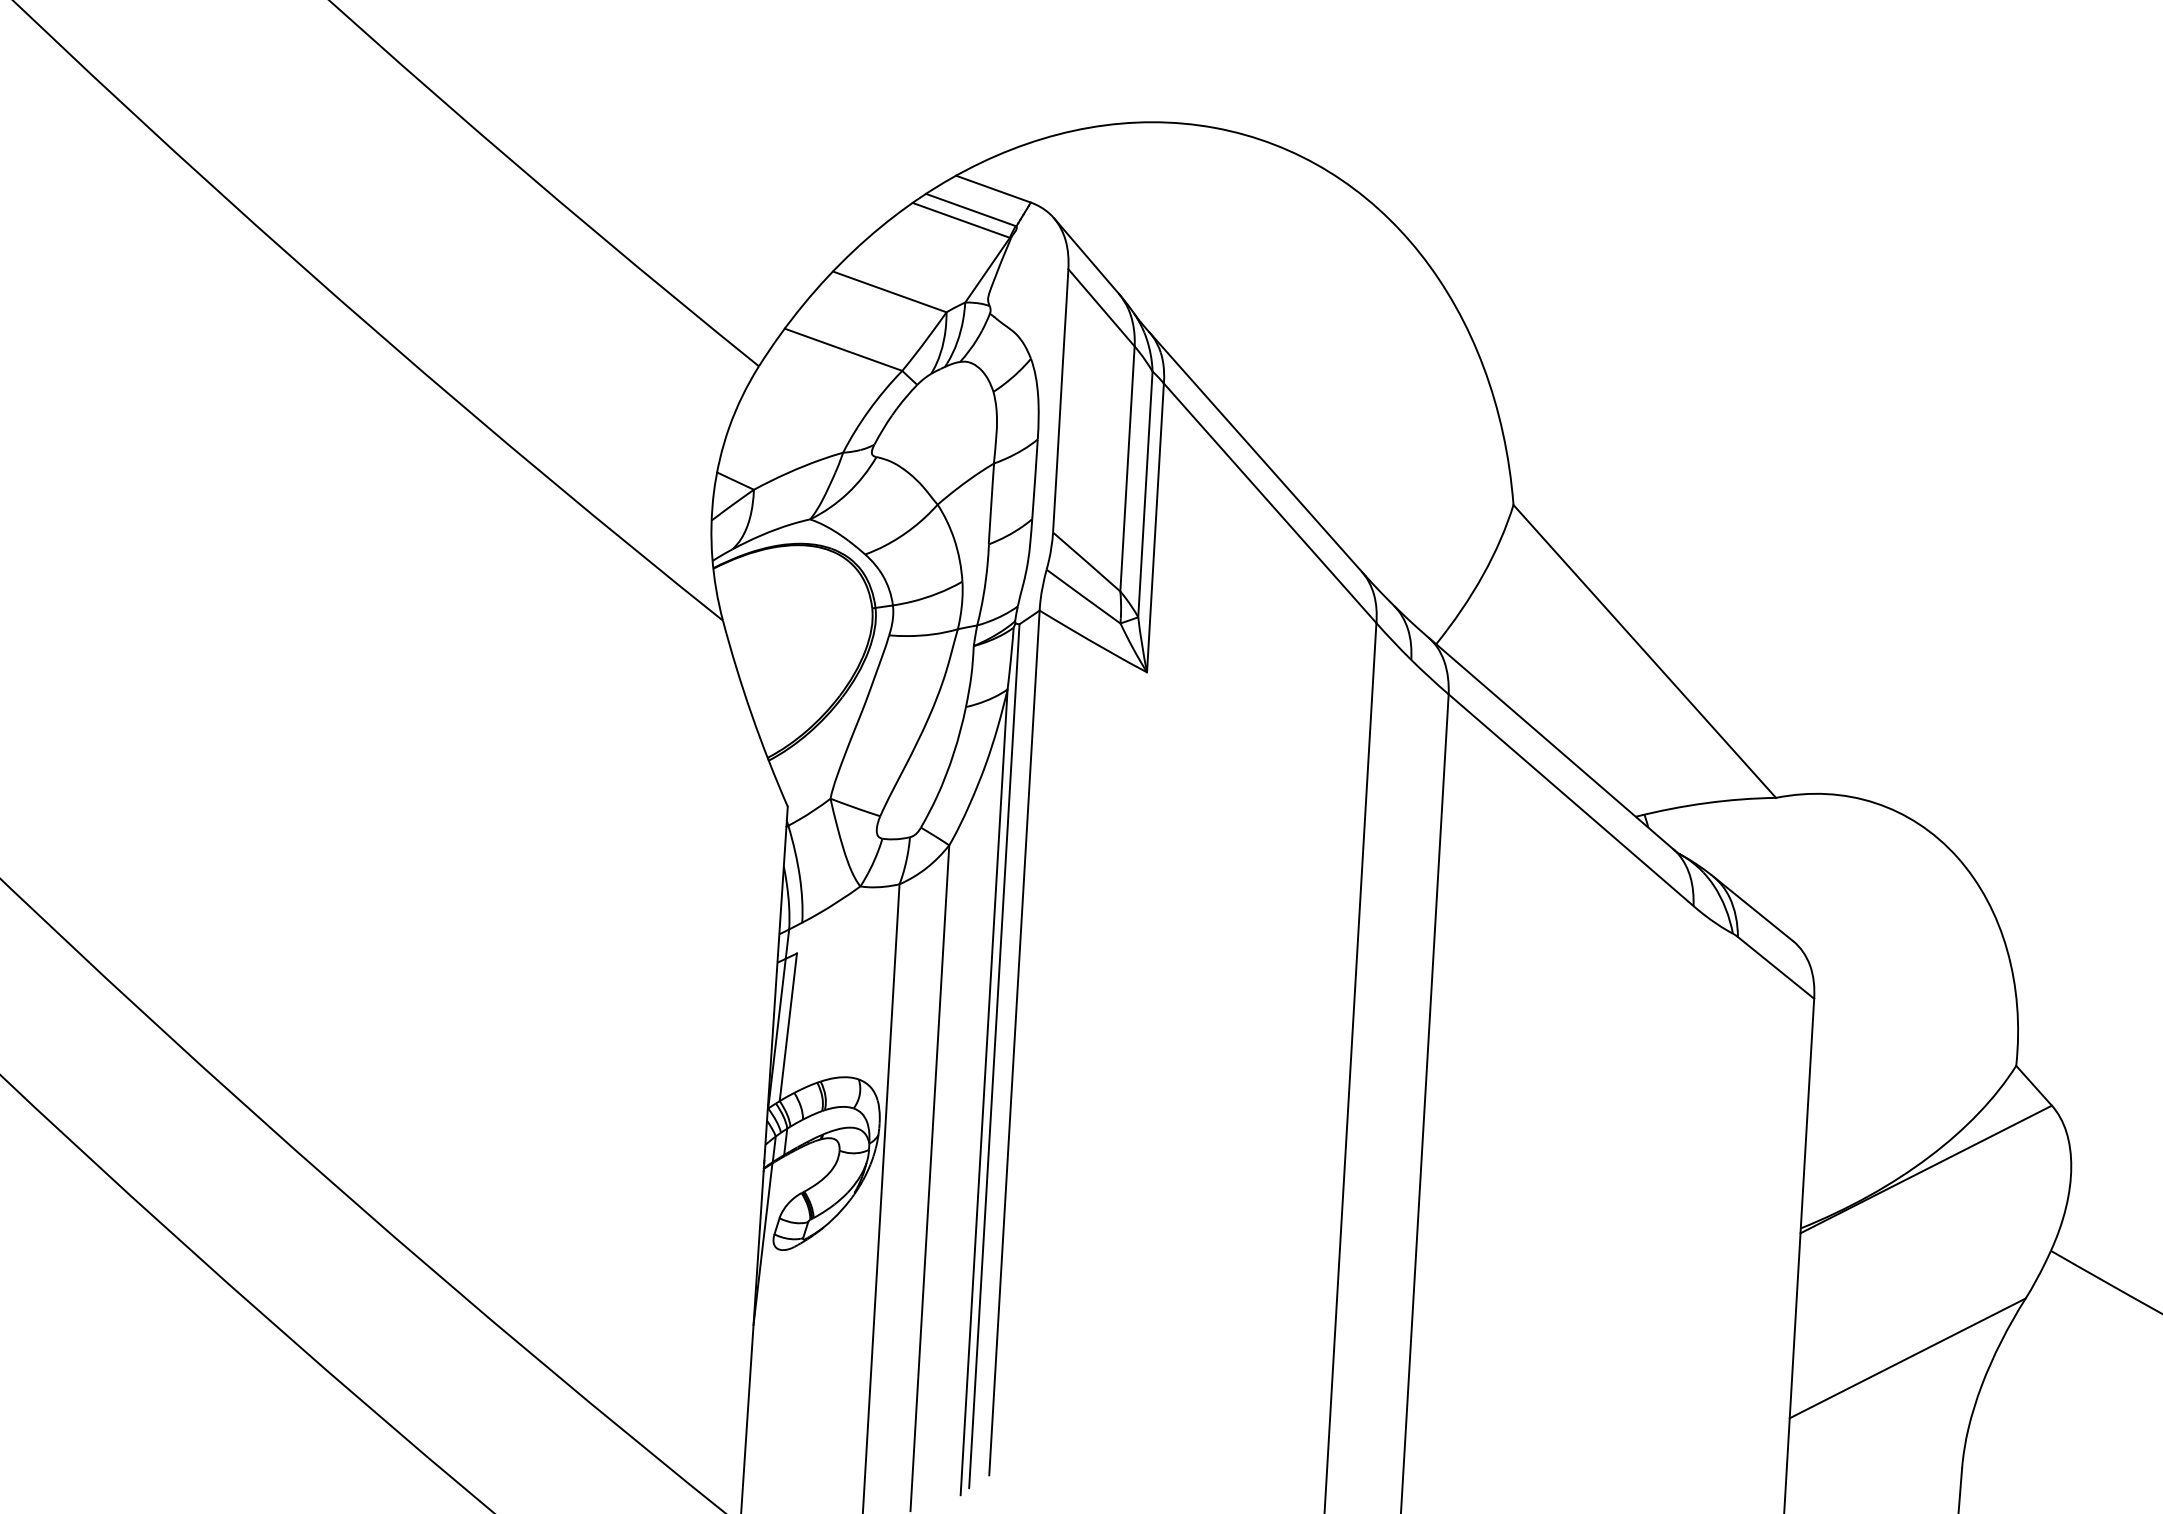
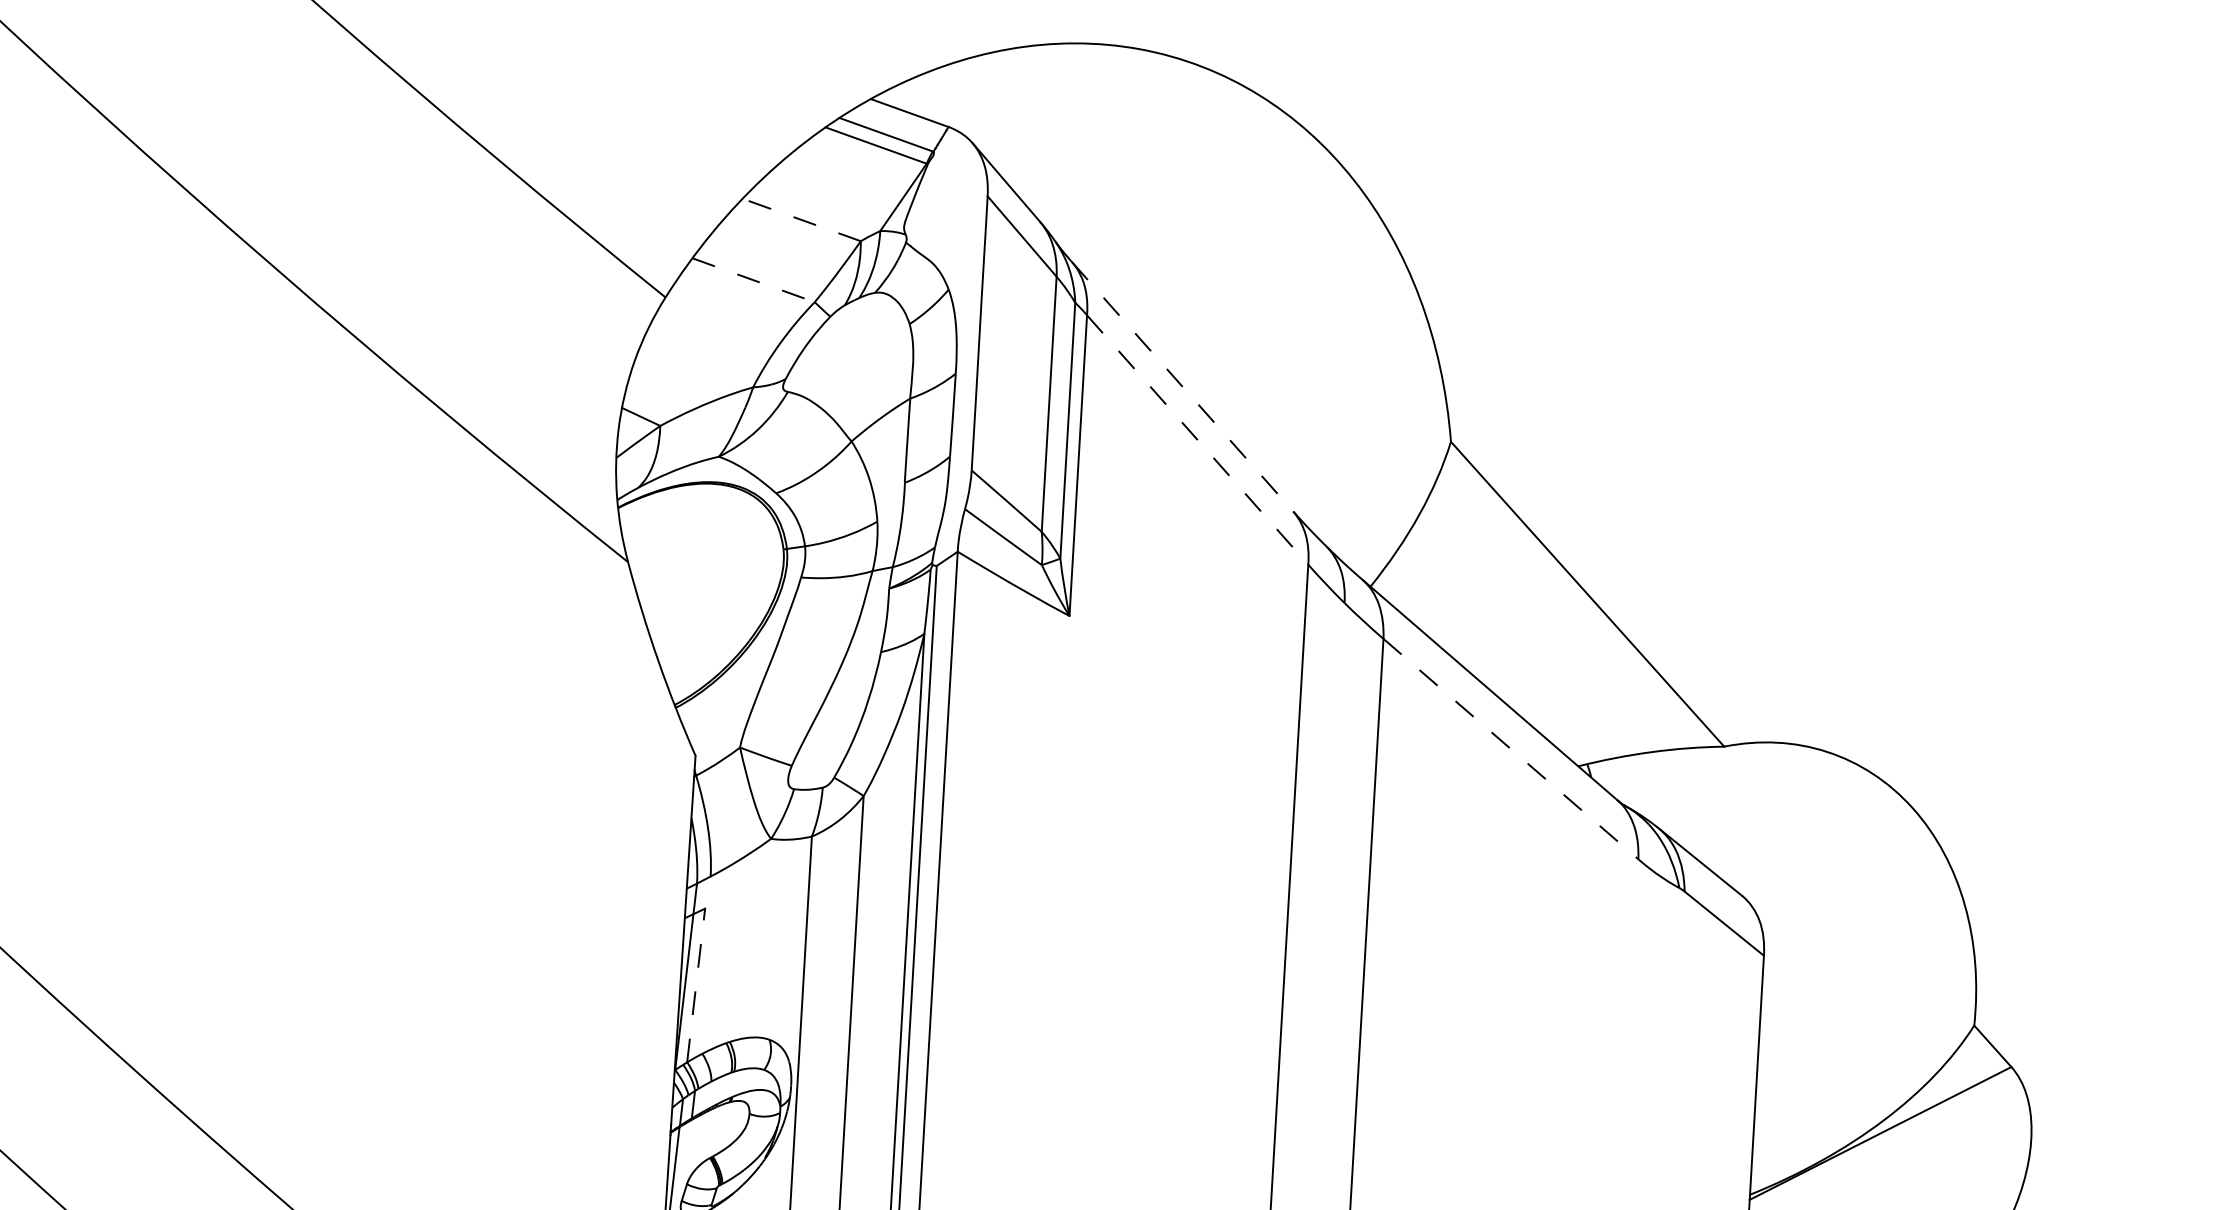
line: (889, 291) -> (801, 219), solid -> dashed
line: (844, 349) -> (754, 279), solid -> dashed
line: (1257, 454) -> (1184, 389), solid -> dashed
line: (1270, 503) -> (1198, 440), solid -> dashed
line: (1571, 800) -> (1511, 749), solid -> dashed
line: (788, 1026) -> (696, 984), solid -> dashed

